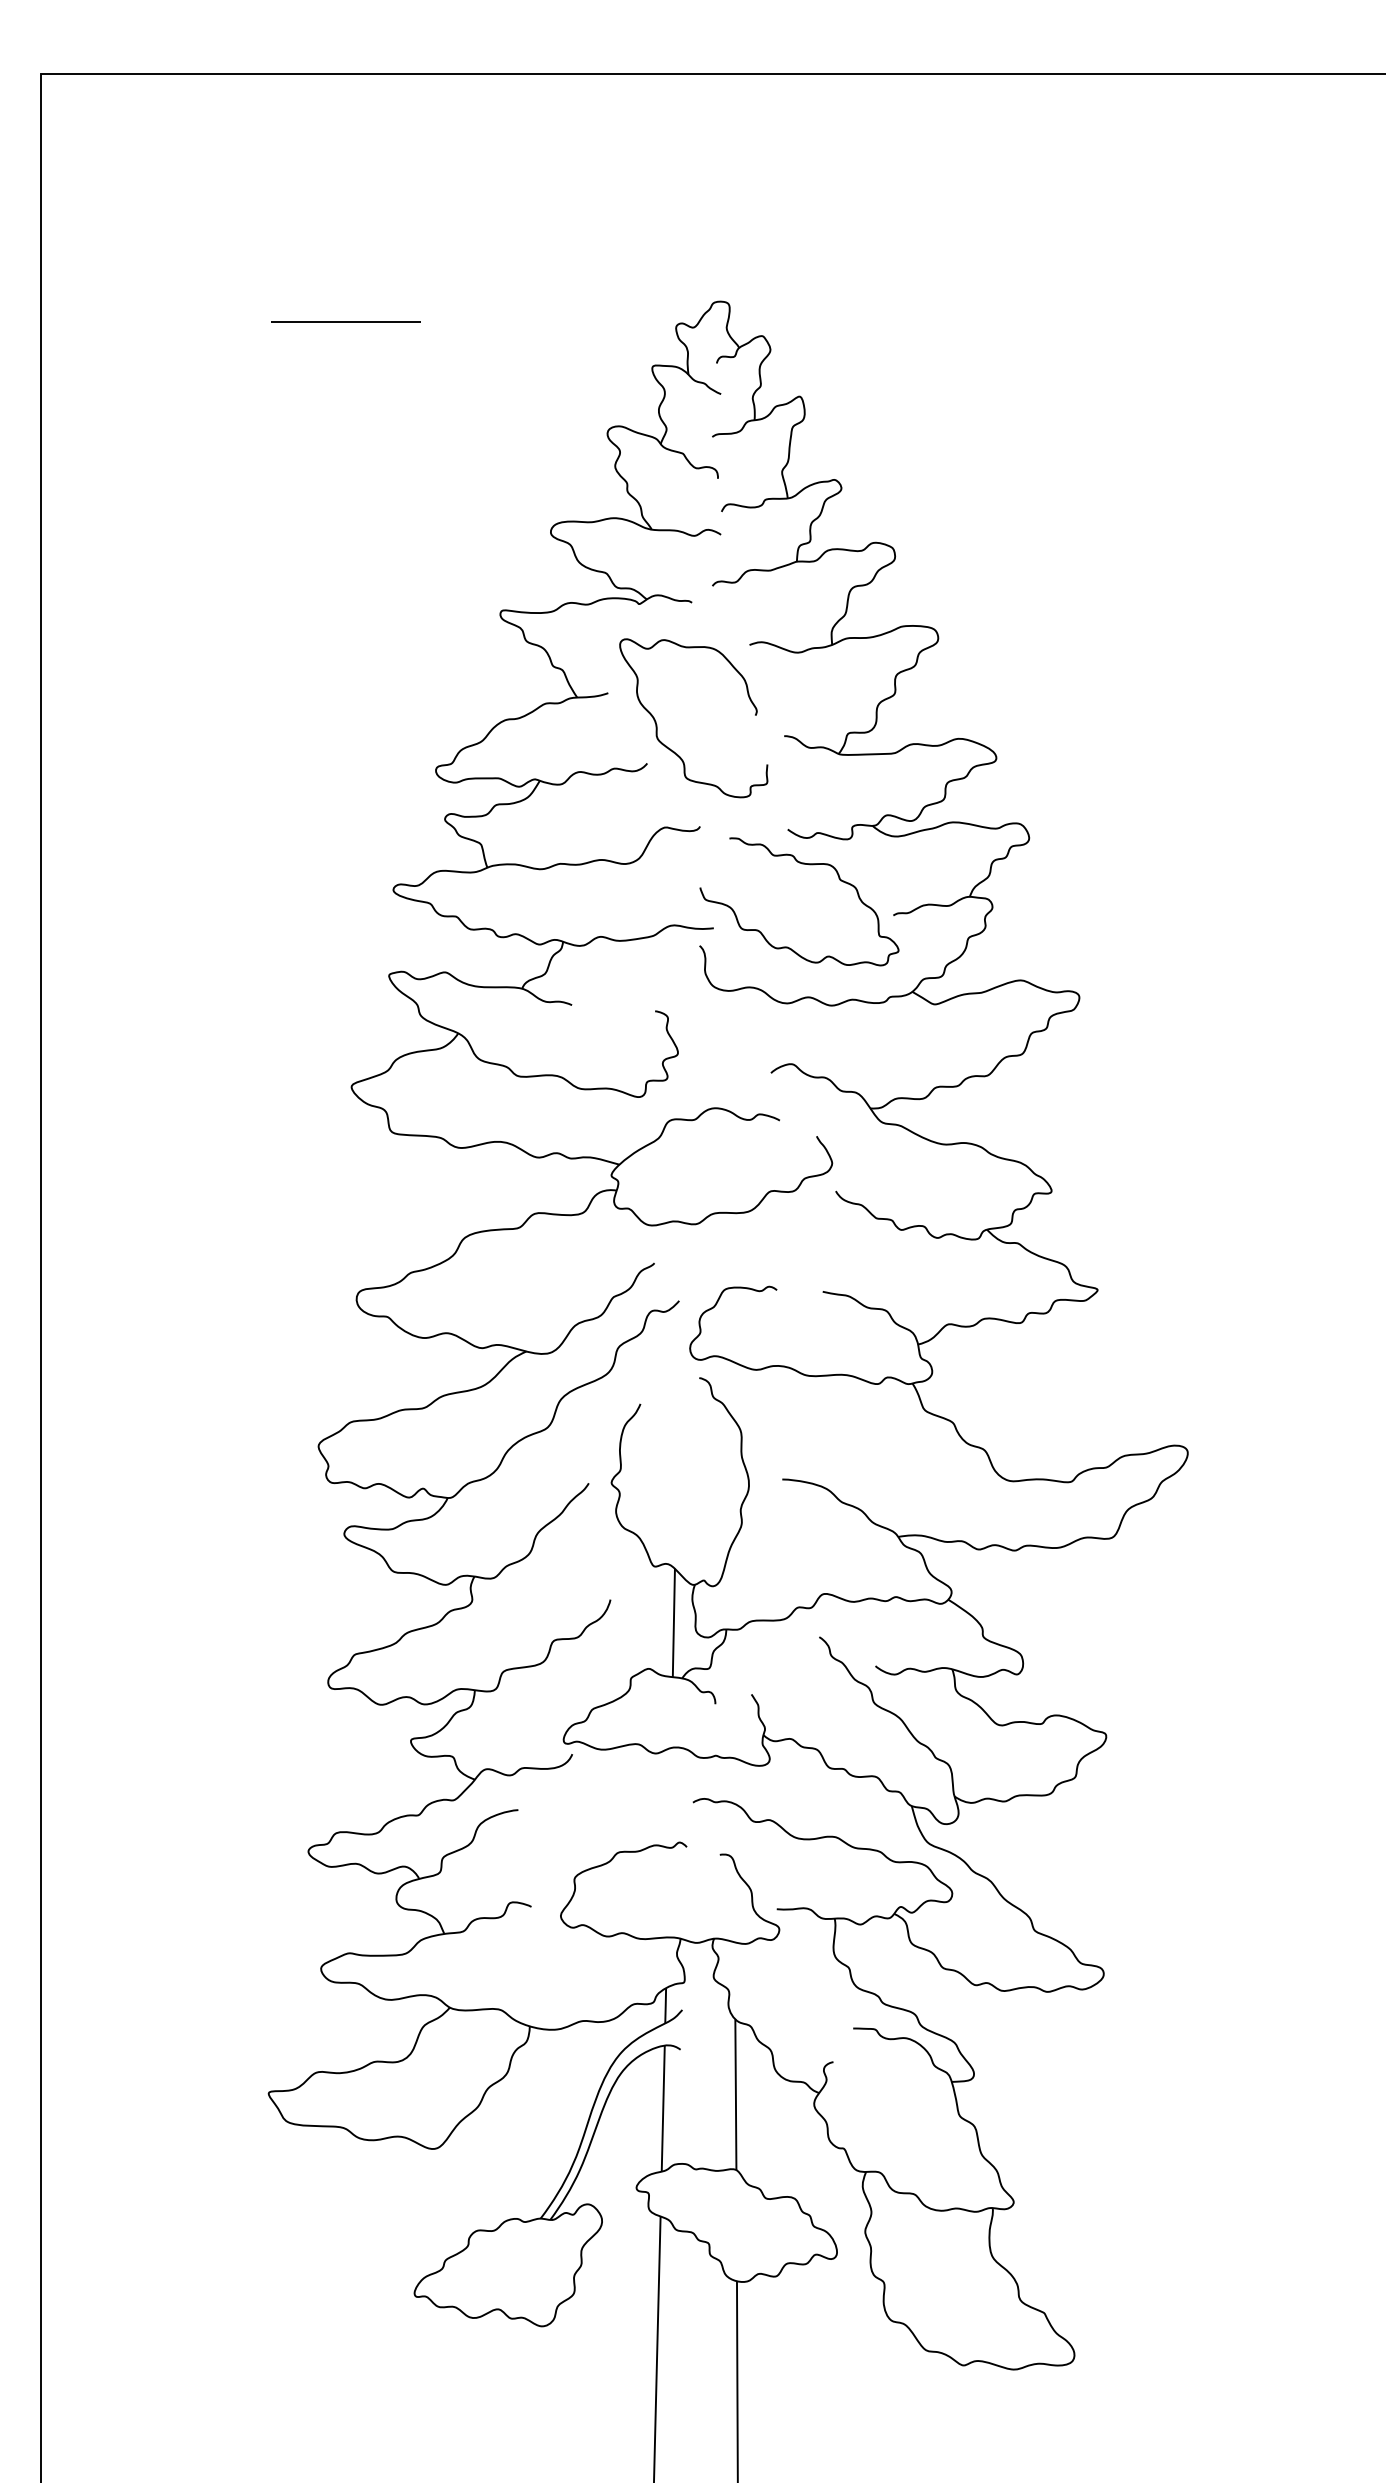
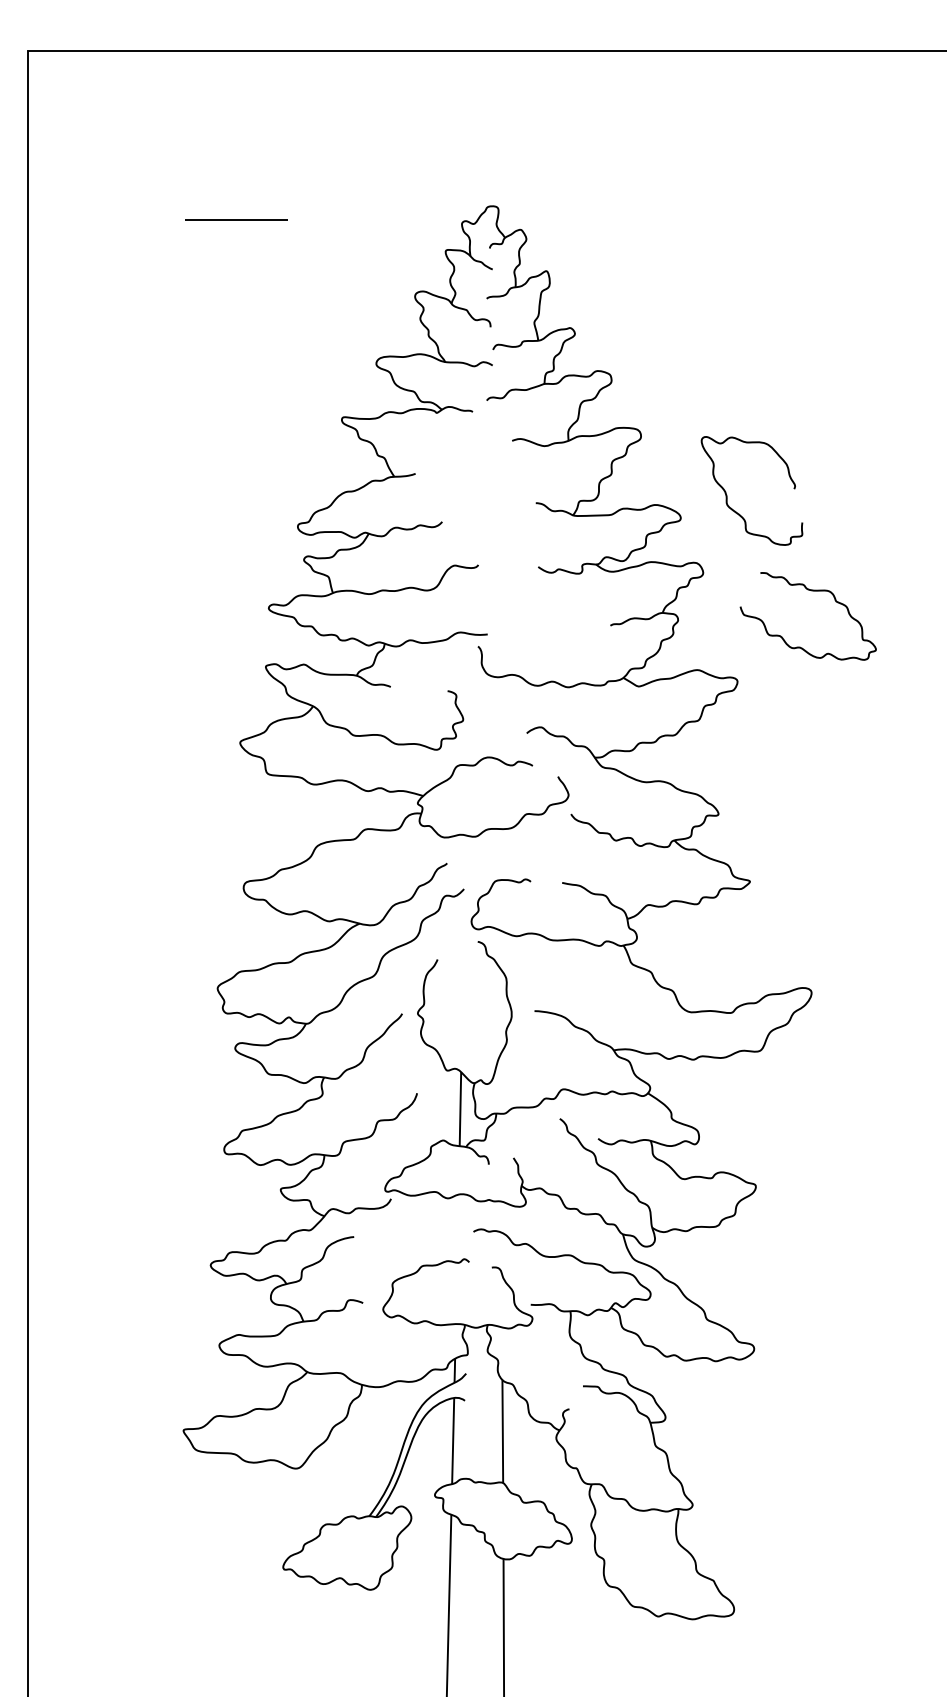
curve: (657, 724) -> (727, 495), moved
curve: (804, 865) -> (811, 591), moved

